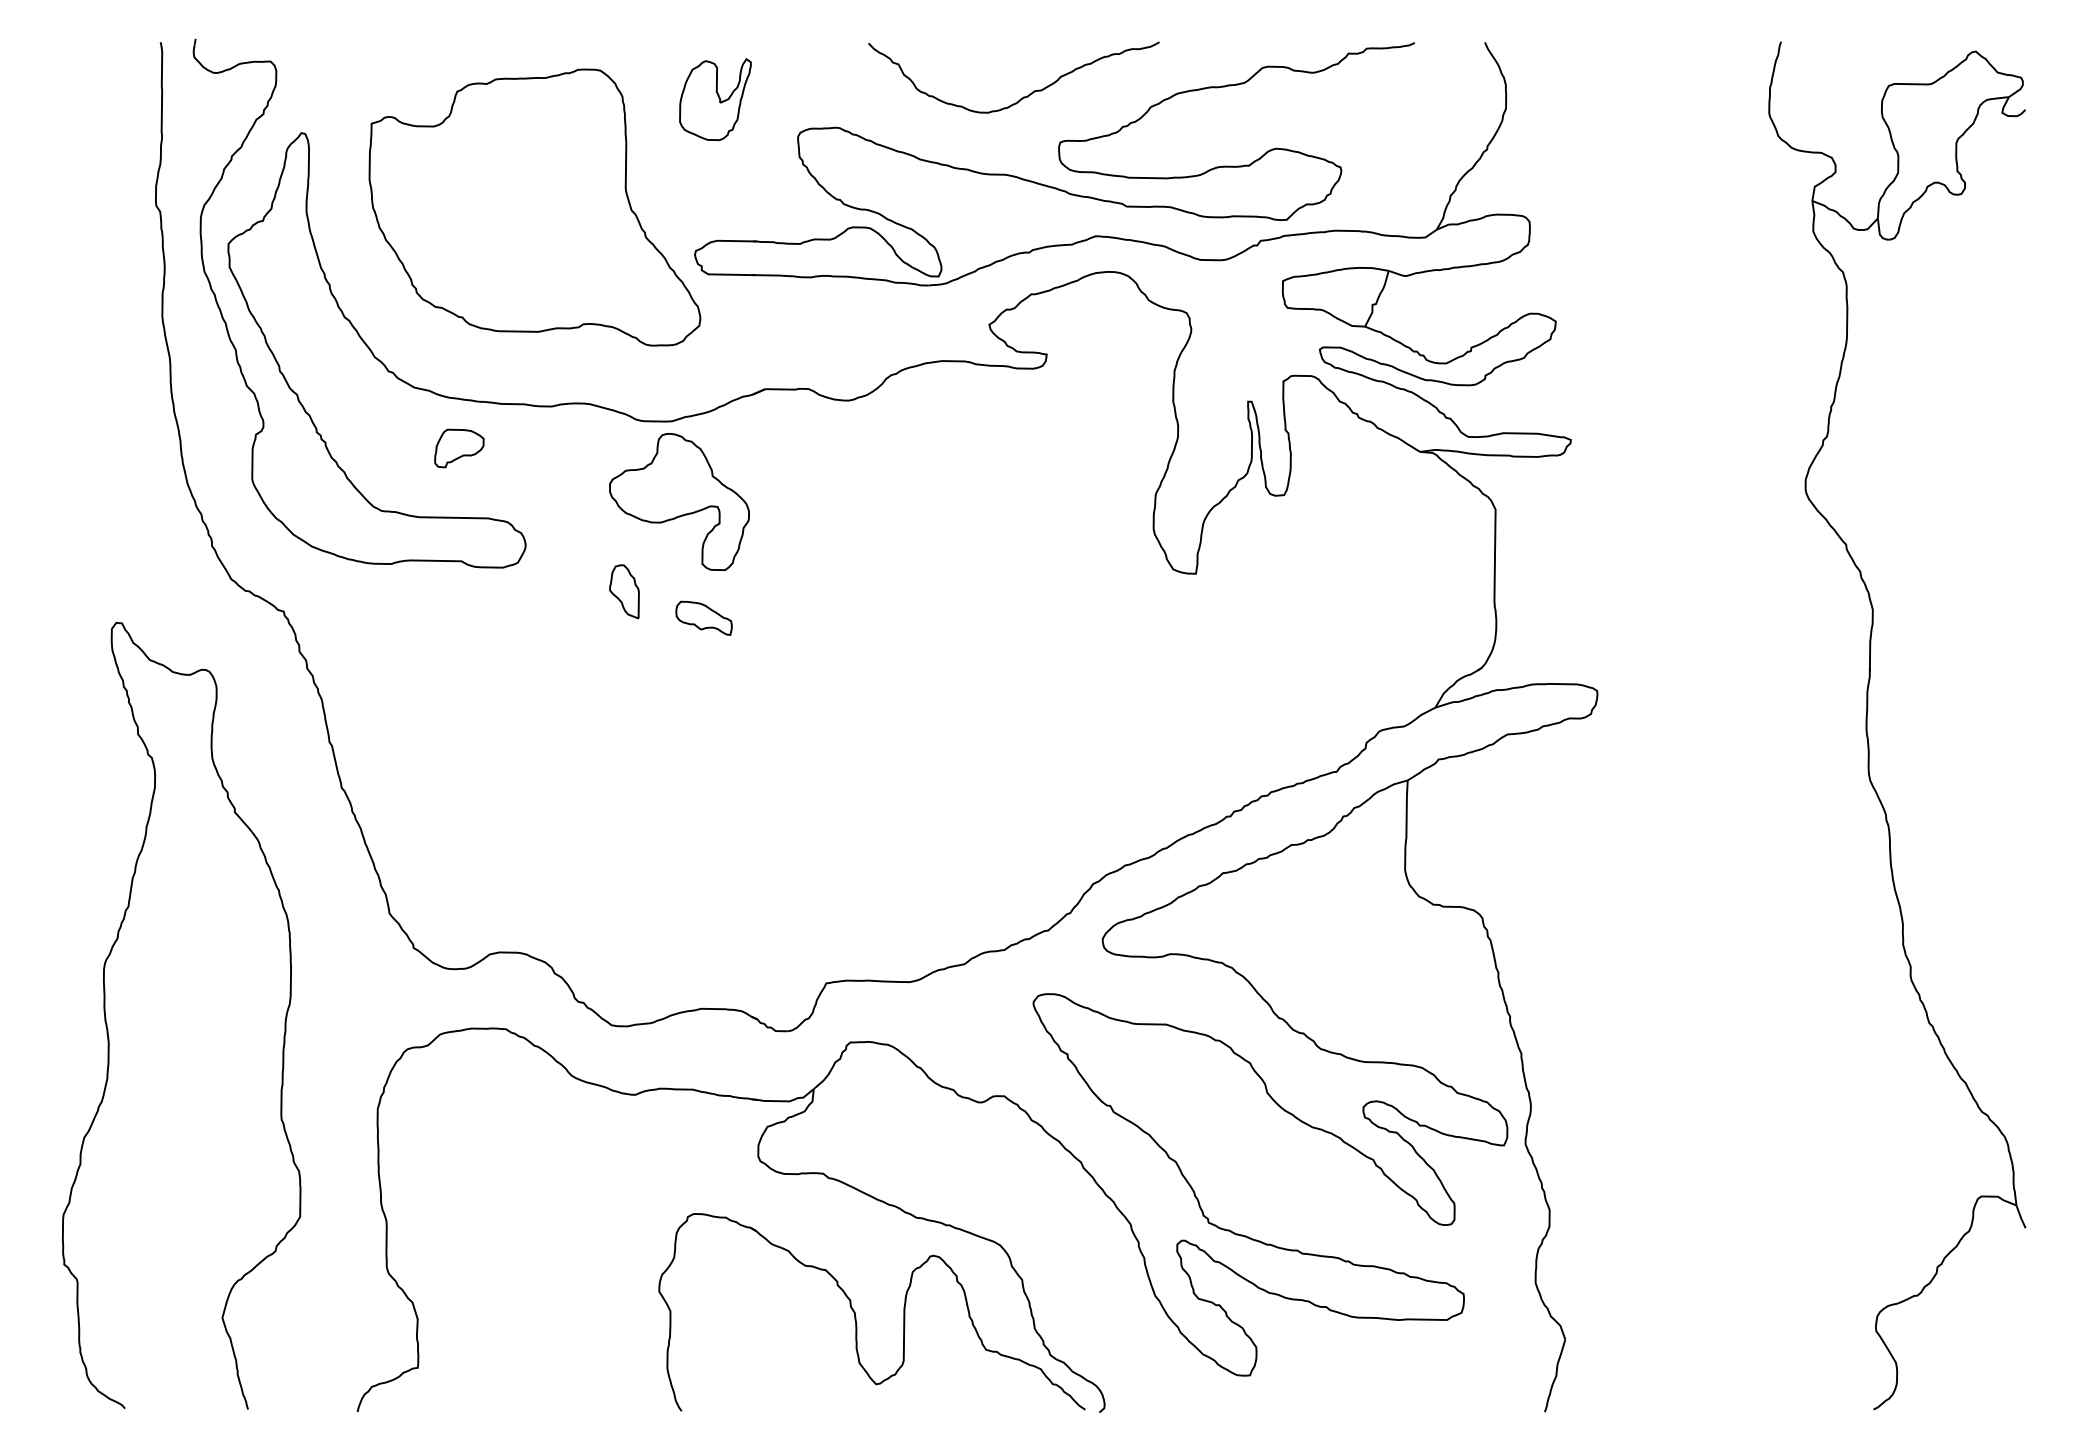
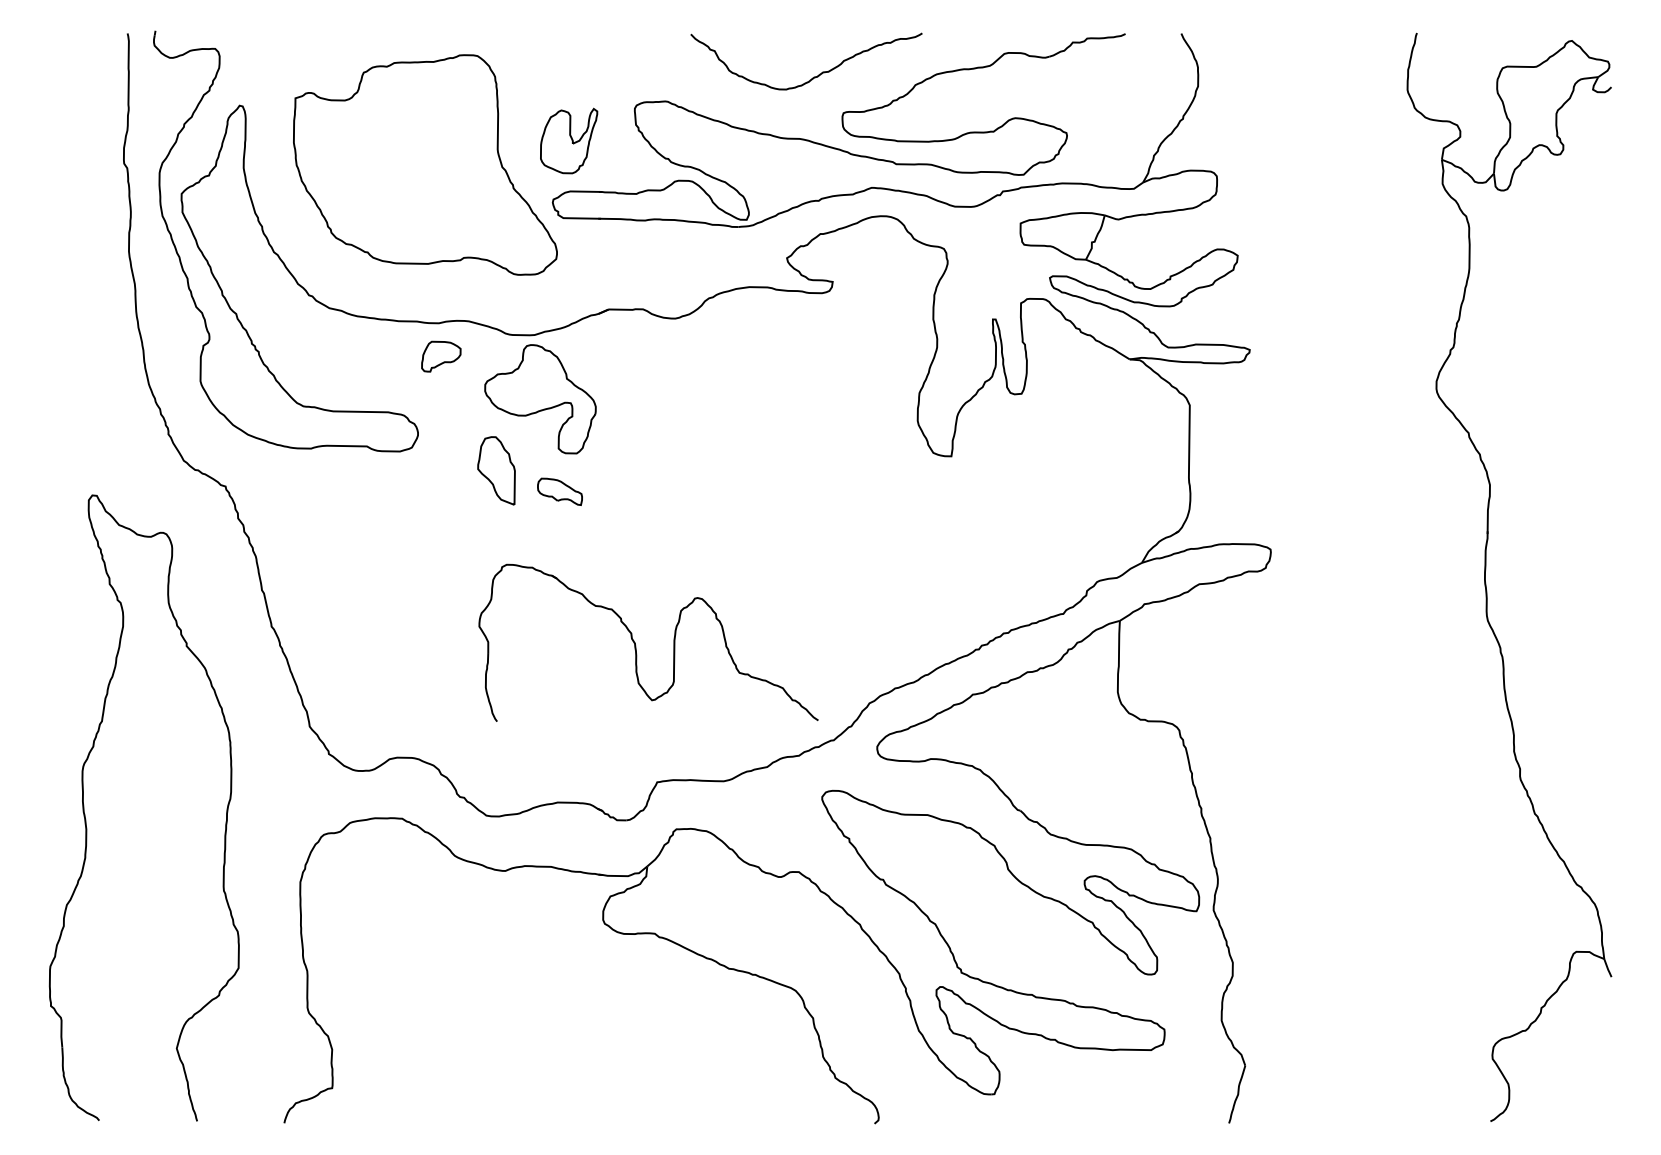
part: (715, 98) -> (569, 140), moved
part: (459, 448) -> (441, 356), moved
part: (624, 591) -> (496, 470), size x1.6
part: (856, 1315) -> (636, 645), moved

